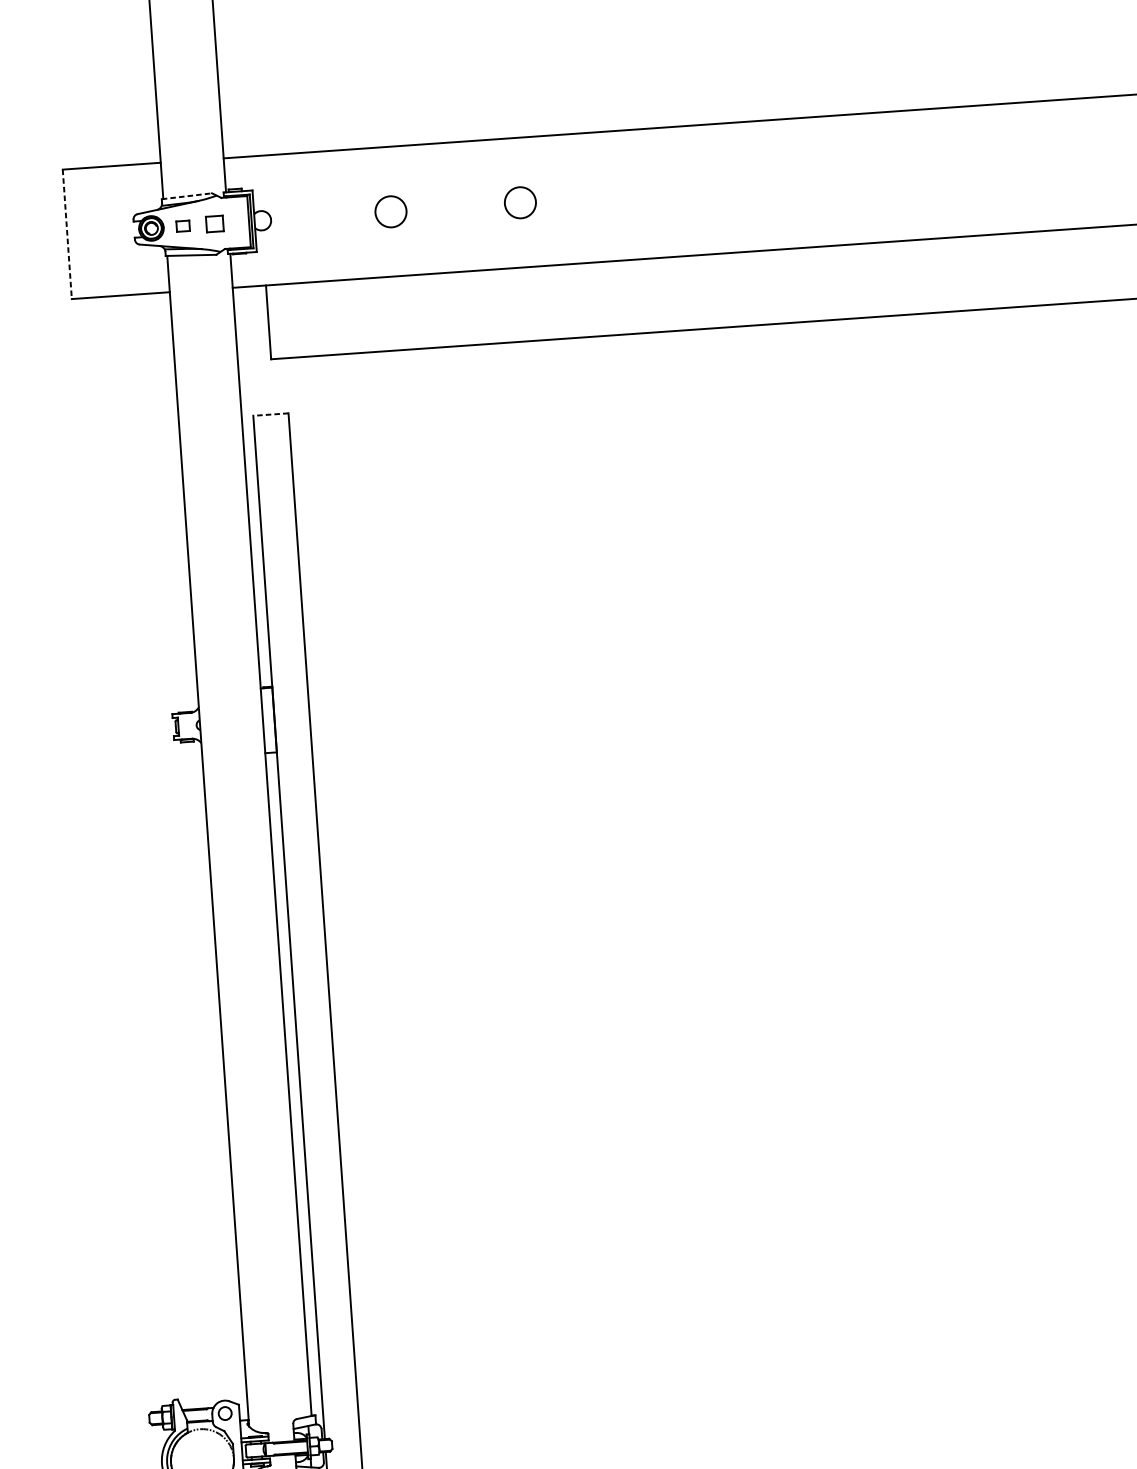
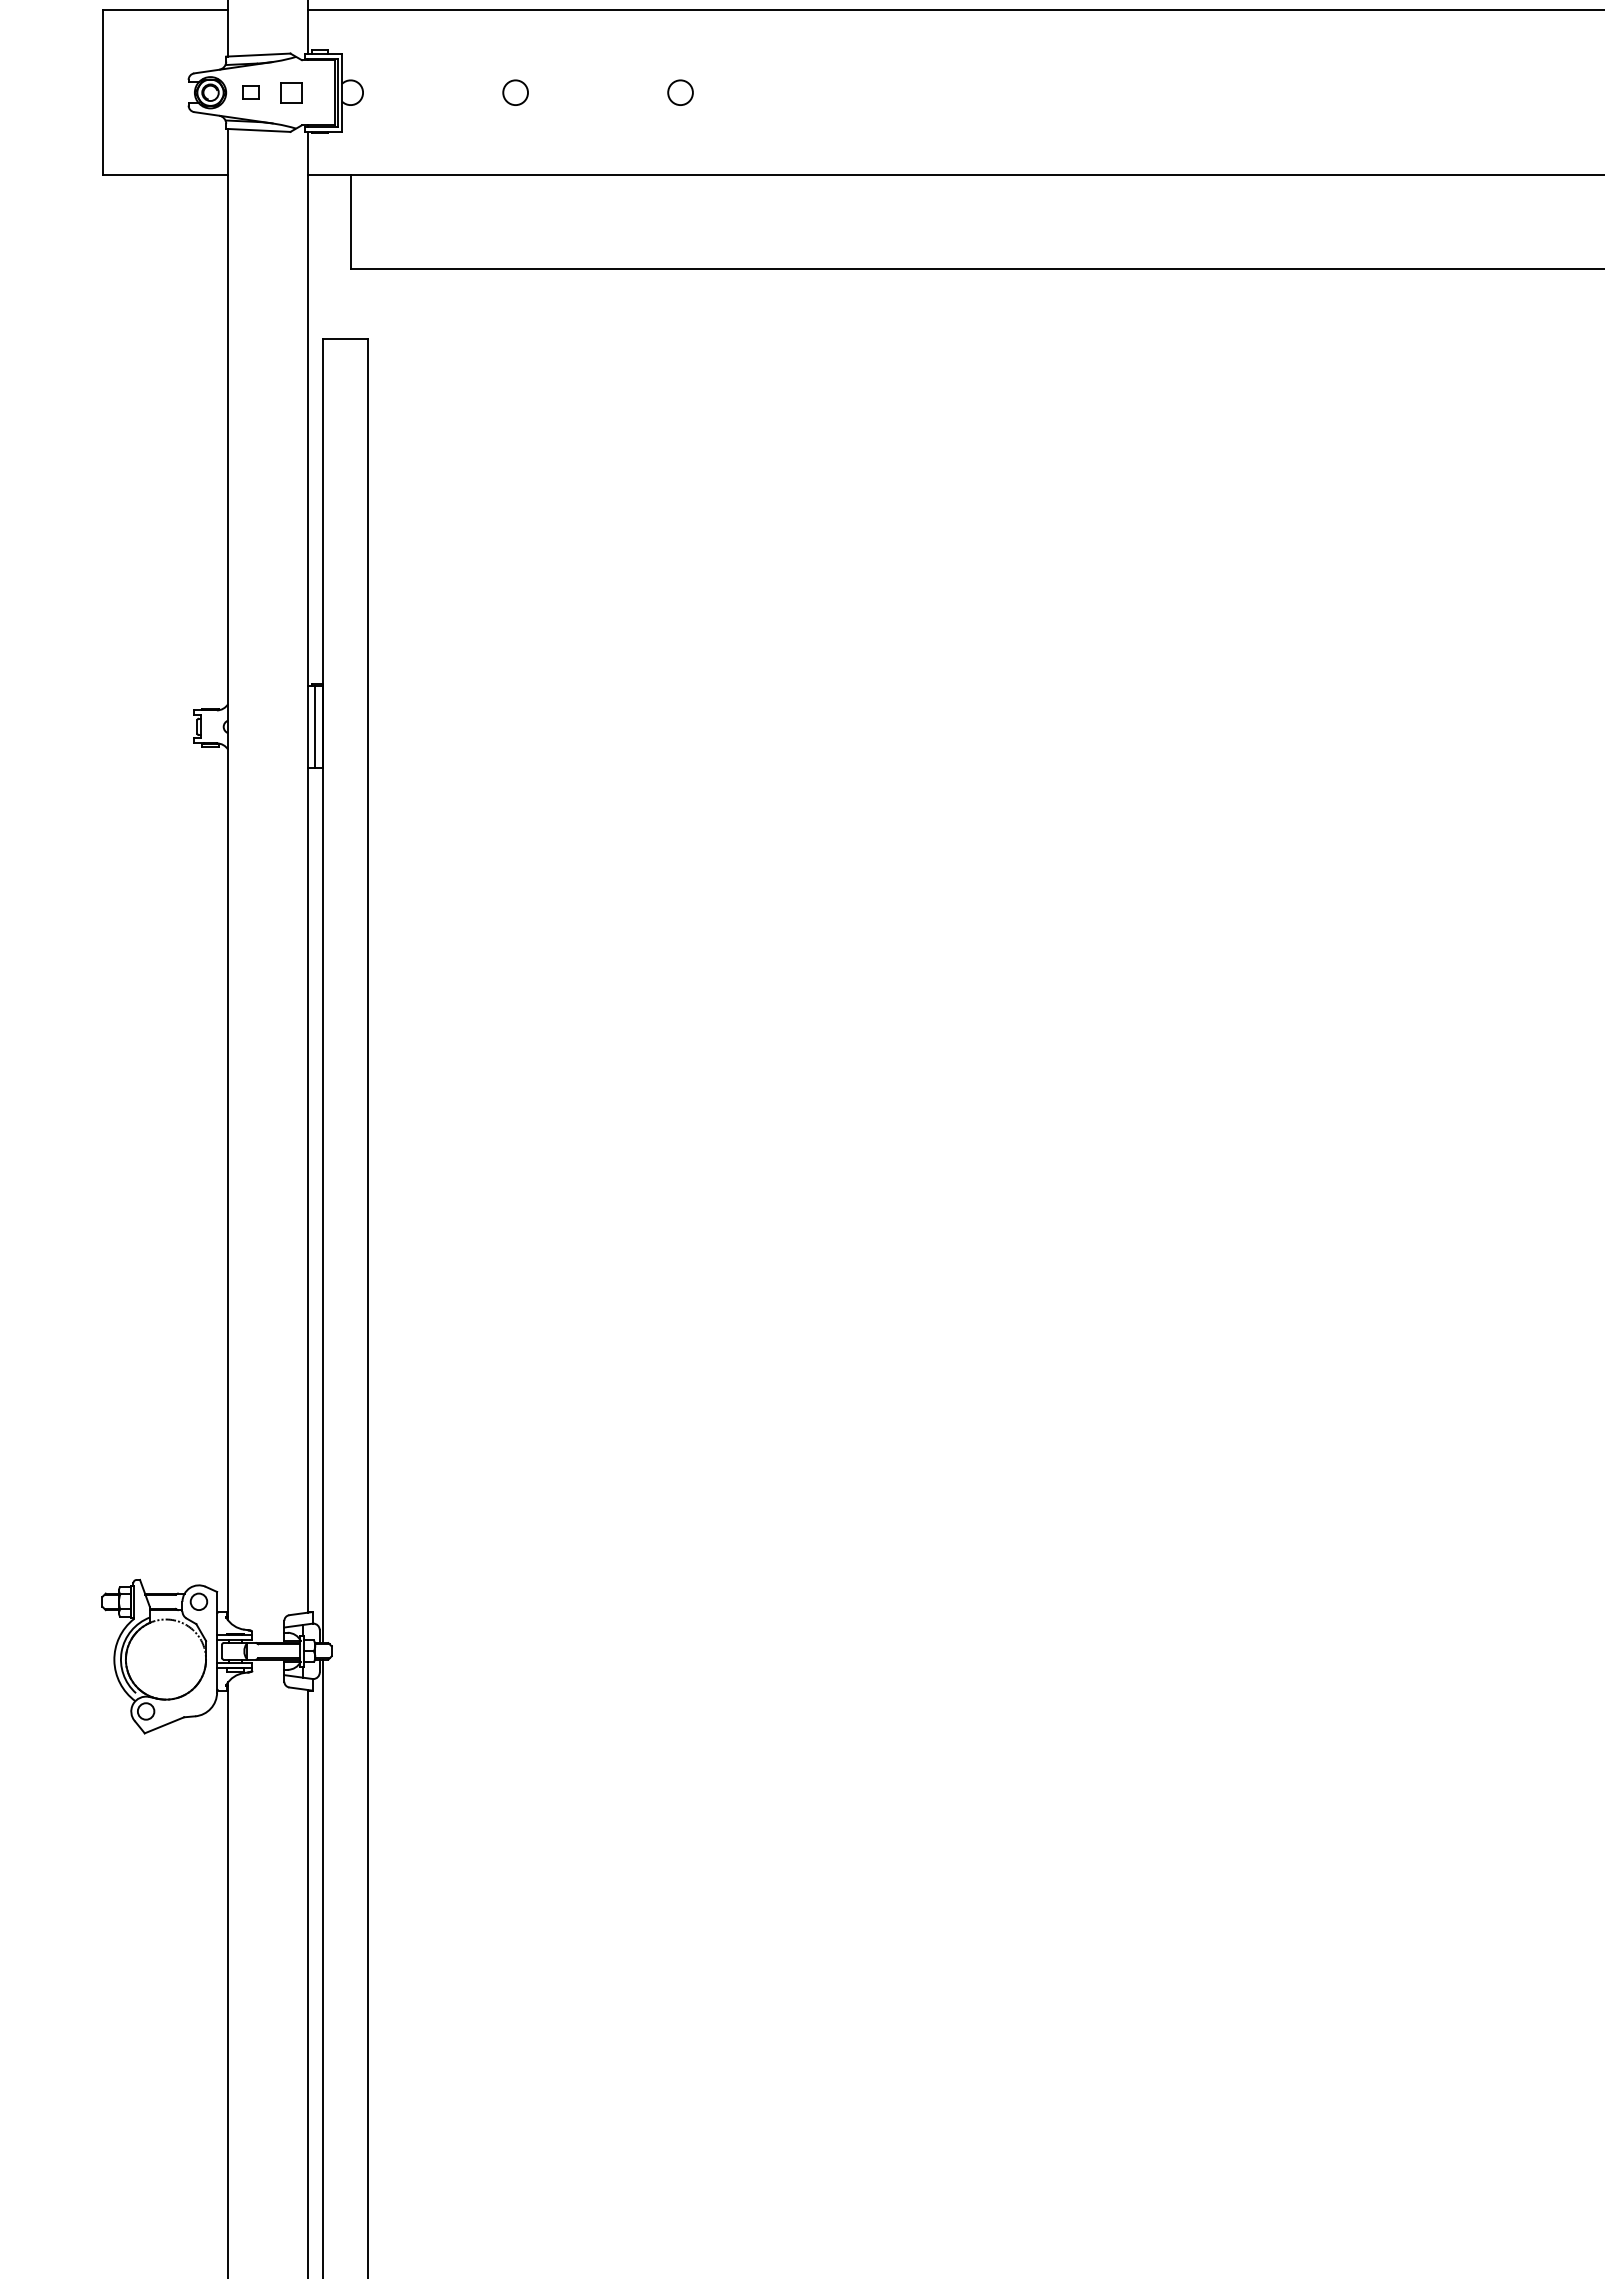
line: (187, 196) -> (258, 55), dashed -> solid
circle: (520, 202) -> (680, 92), size x0.62
circle: (390, 211) -> (515, 92), size x0.62
line: (67, 234) -> (103, 93), dashed -> solid
line: (270, 414) -> (345, 339), dashed -> solid
line: (267, 720) -> (314, 726), added

